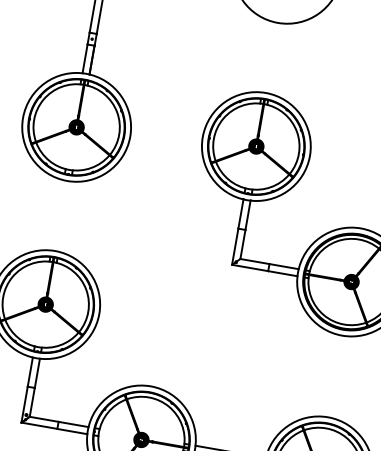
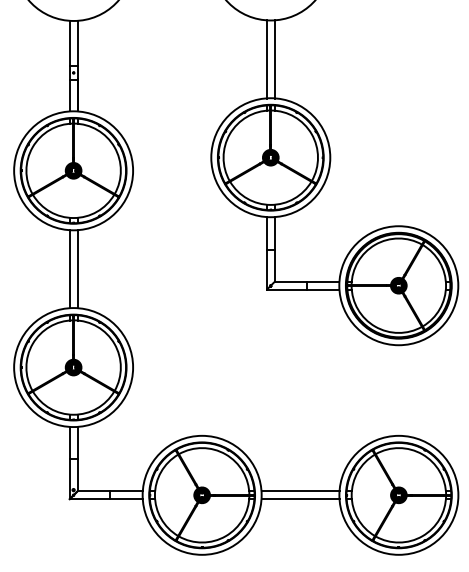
line: (268, 56) -> (266, 58), added
line: (275, 57) -> (274, 58), added
line: (57, 215) -> (69, 269), added
line: (64, 216) -> (77, 269), added

